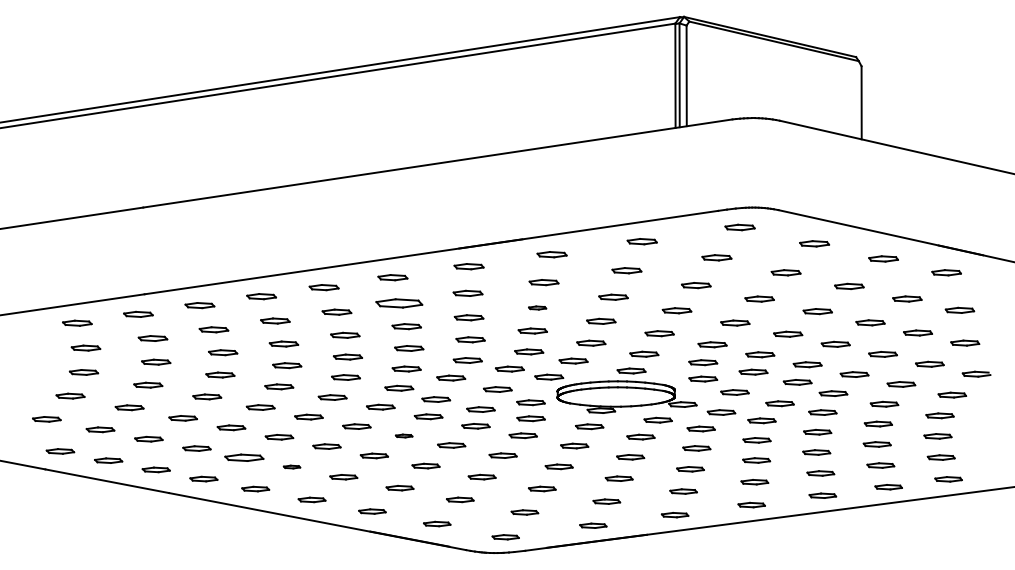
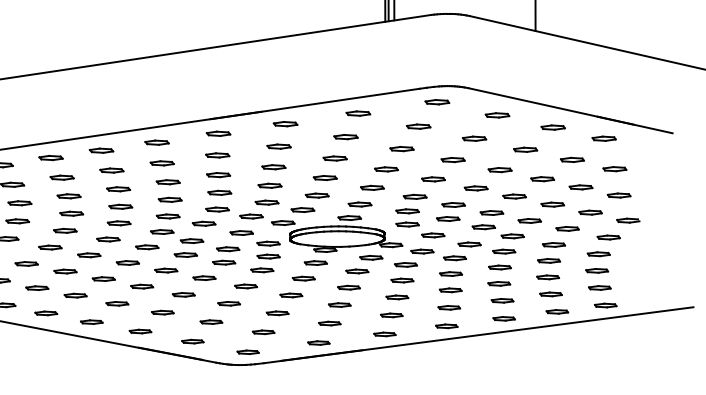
part: (399, 302) -> (162, 162), size x0.62
part: (537, 307) -> (273, 166), size x1.67
part: (403, 435) -> (165, 270), size x1.67
part: (244, 457) -> (37, 287), size x0.71
part: (291, 466) -> (75, 295), size x1.67

